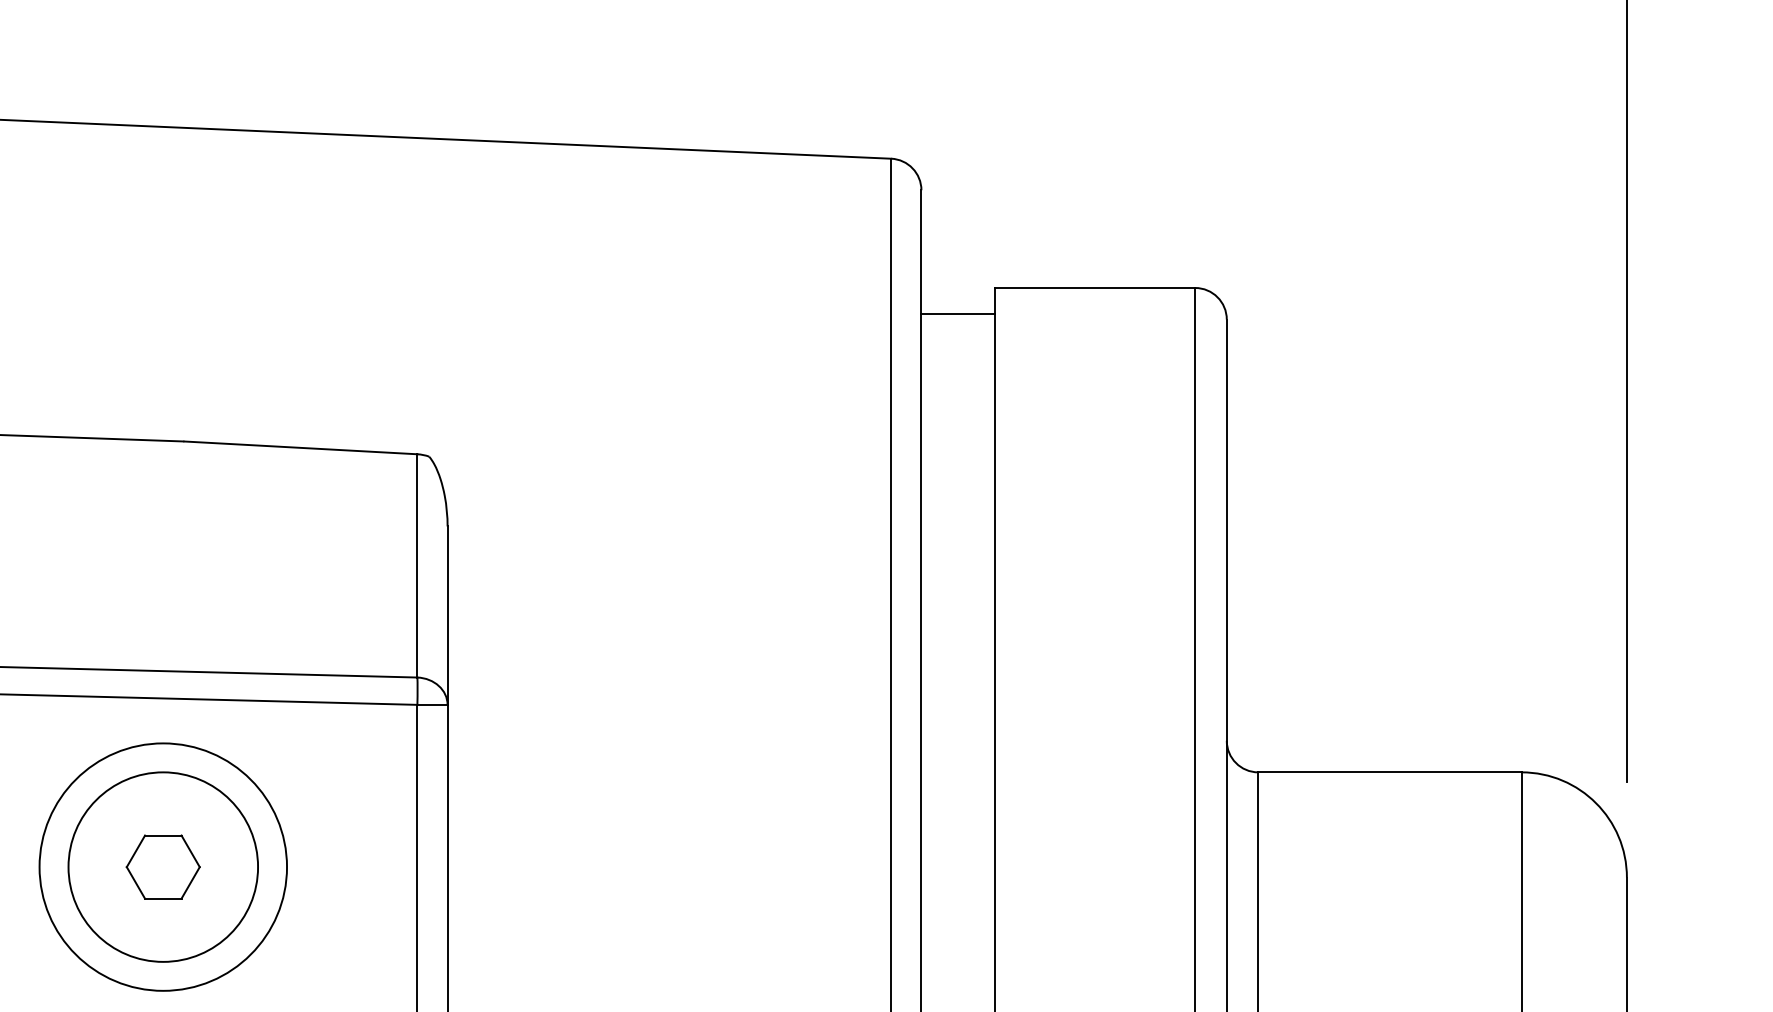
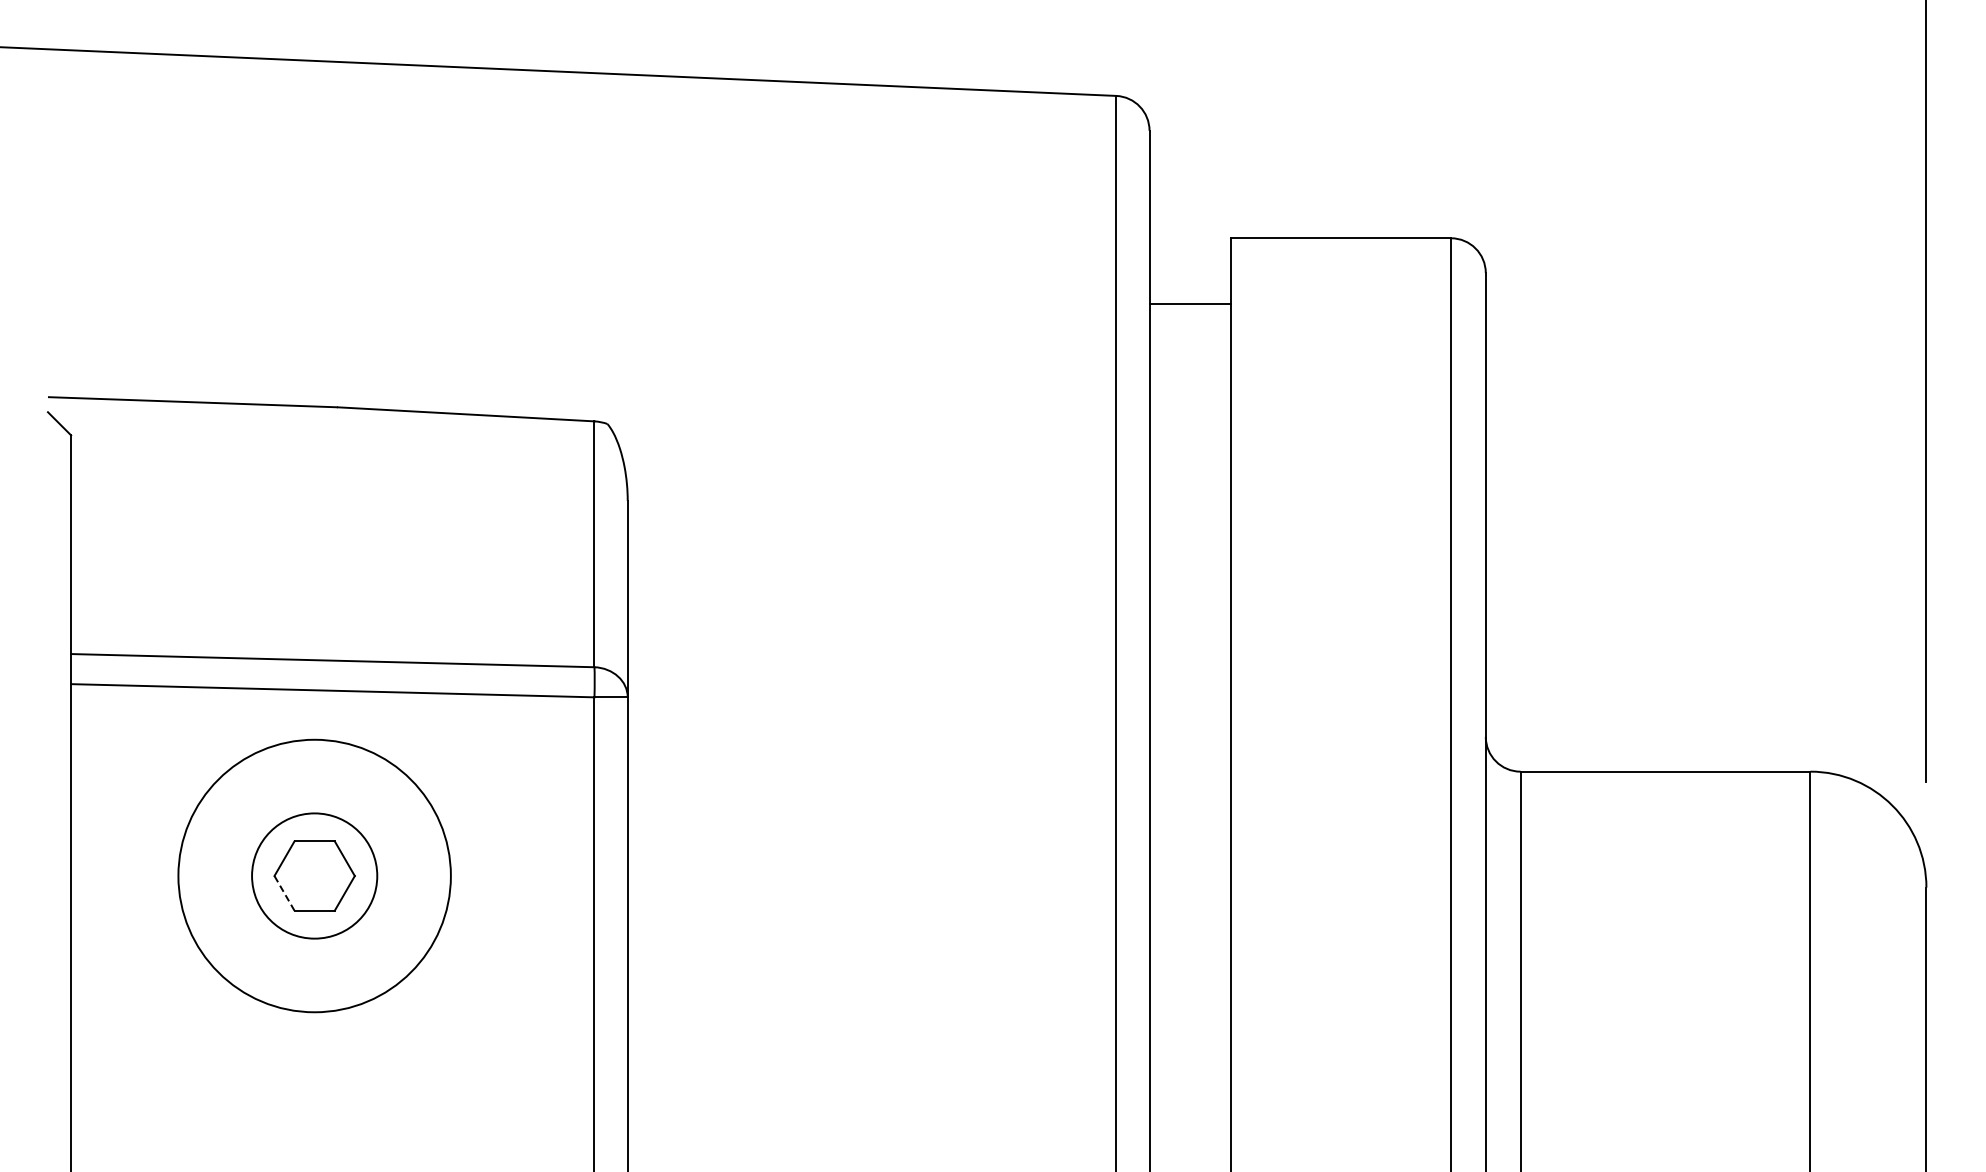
line: (957, 314) -> (1189, 304), moved
circle: (163, 866) -> (314, 875), size x0.6
line: (135, 882) -> (284, 892), solid -> dashed

